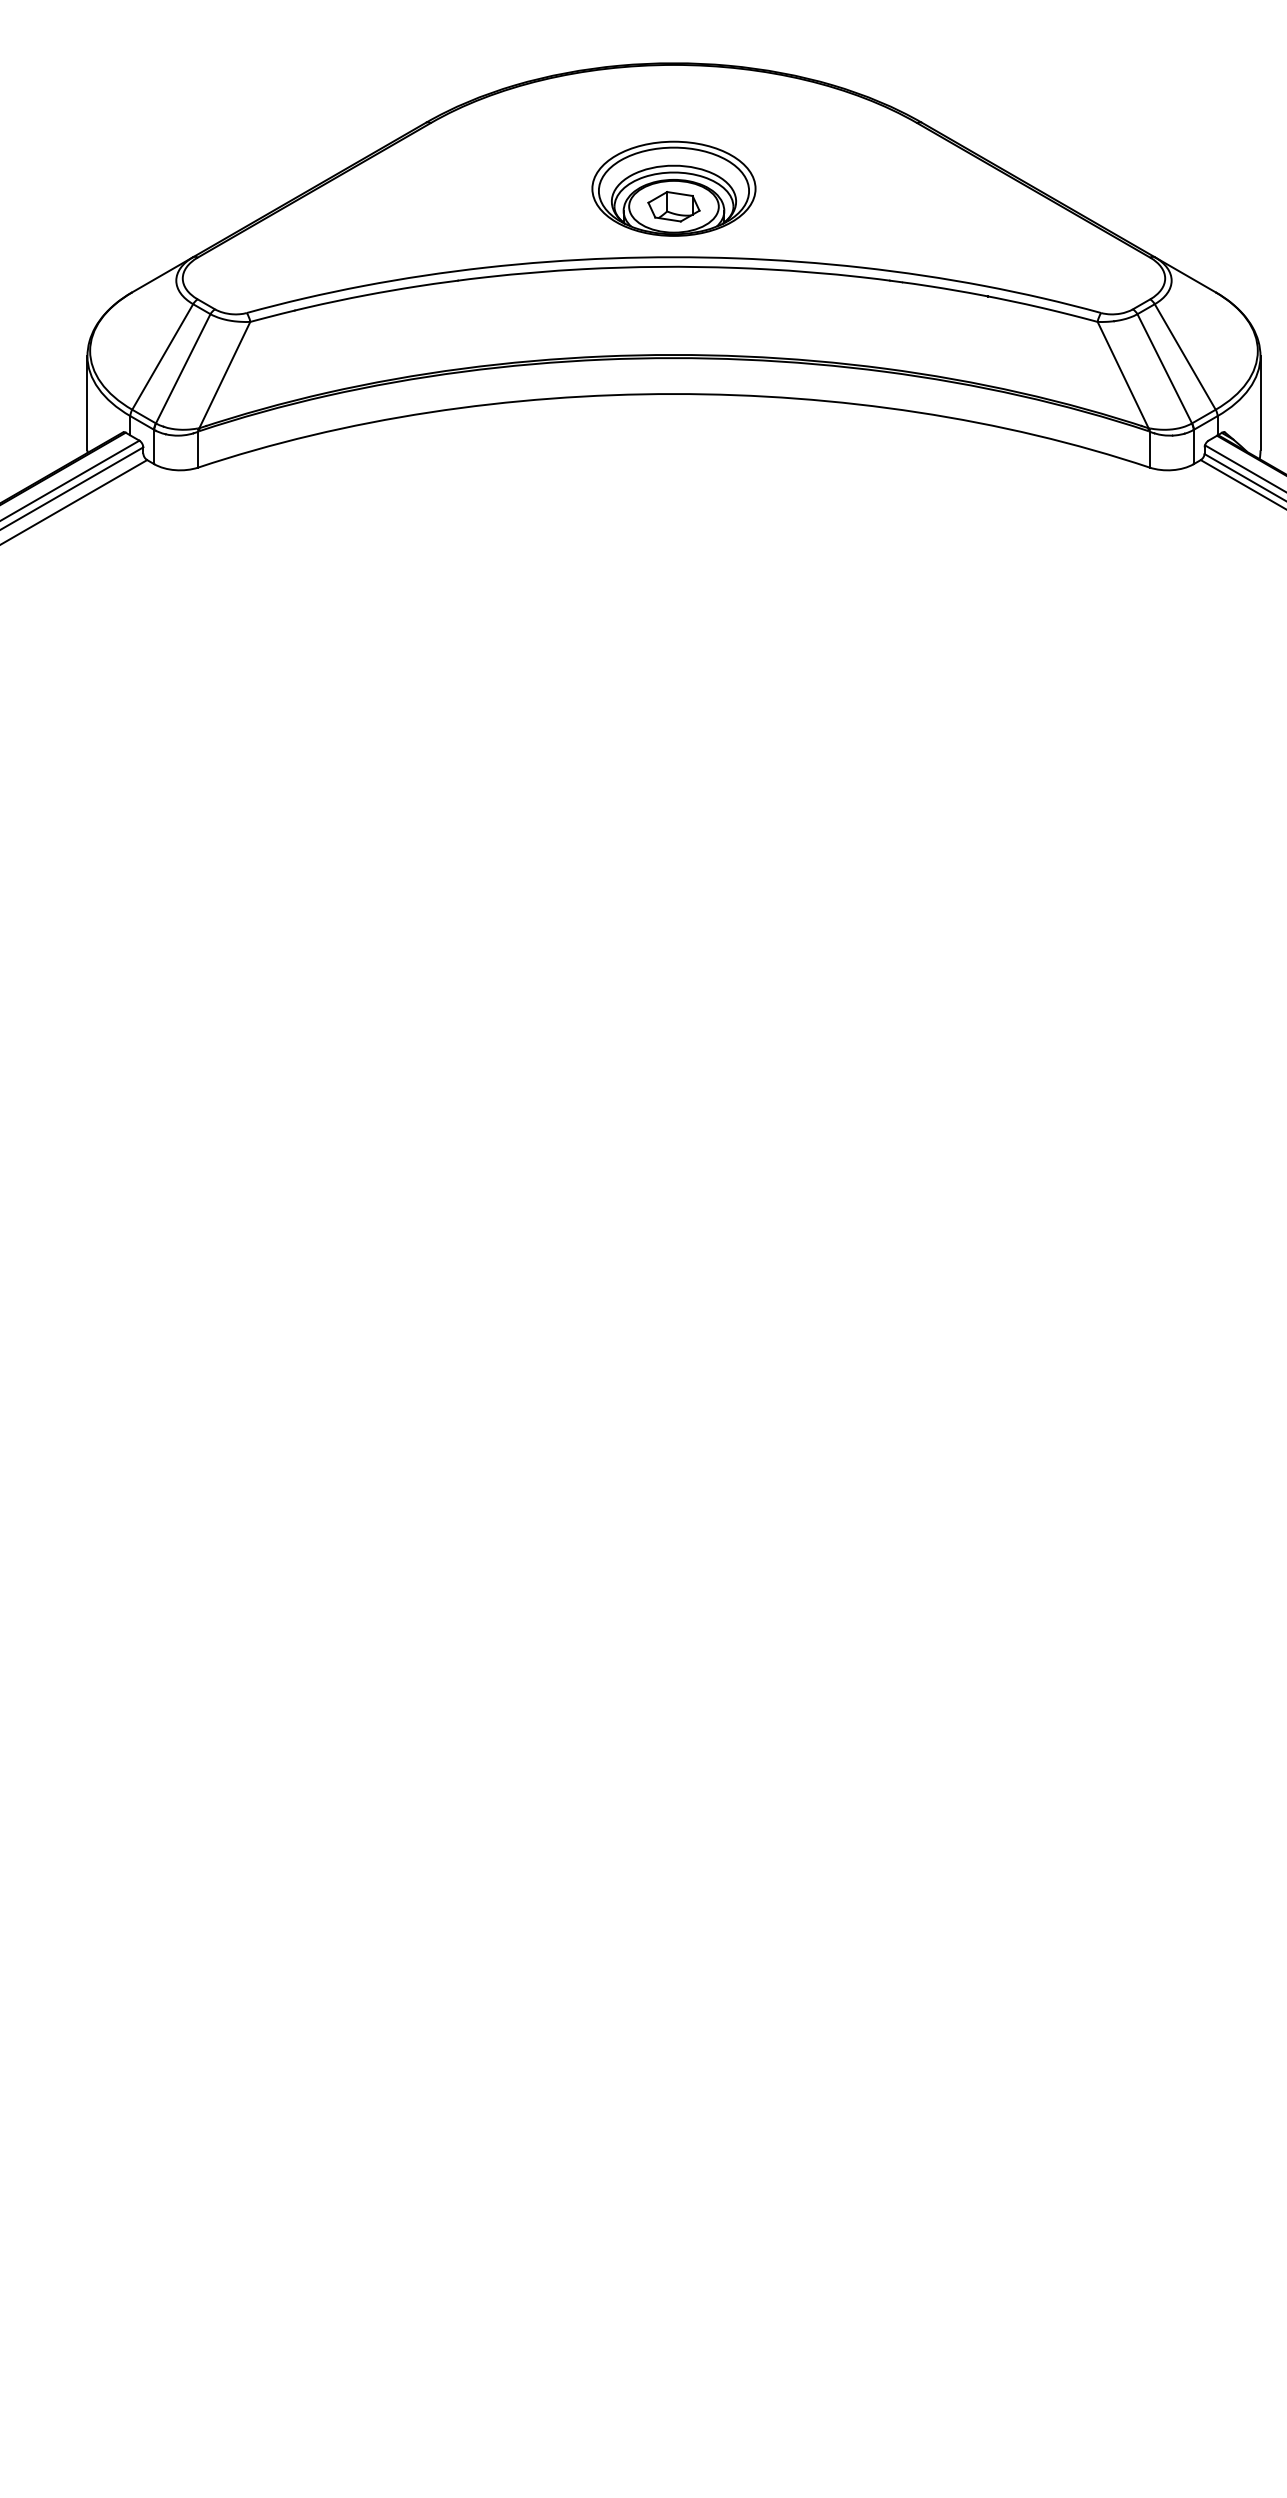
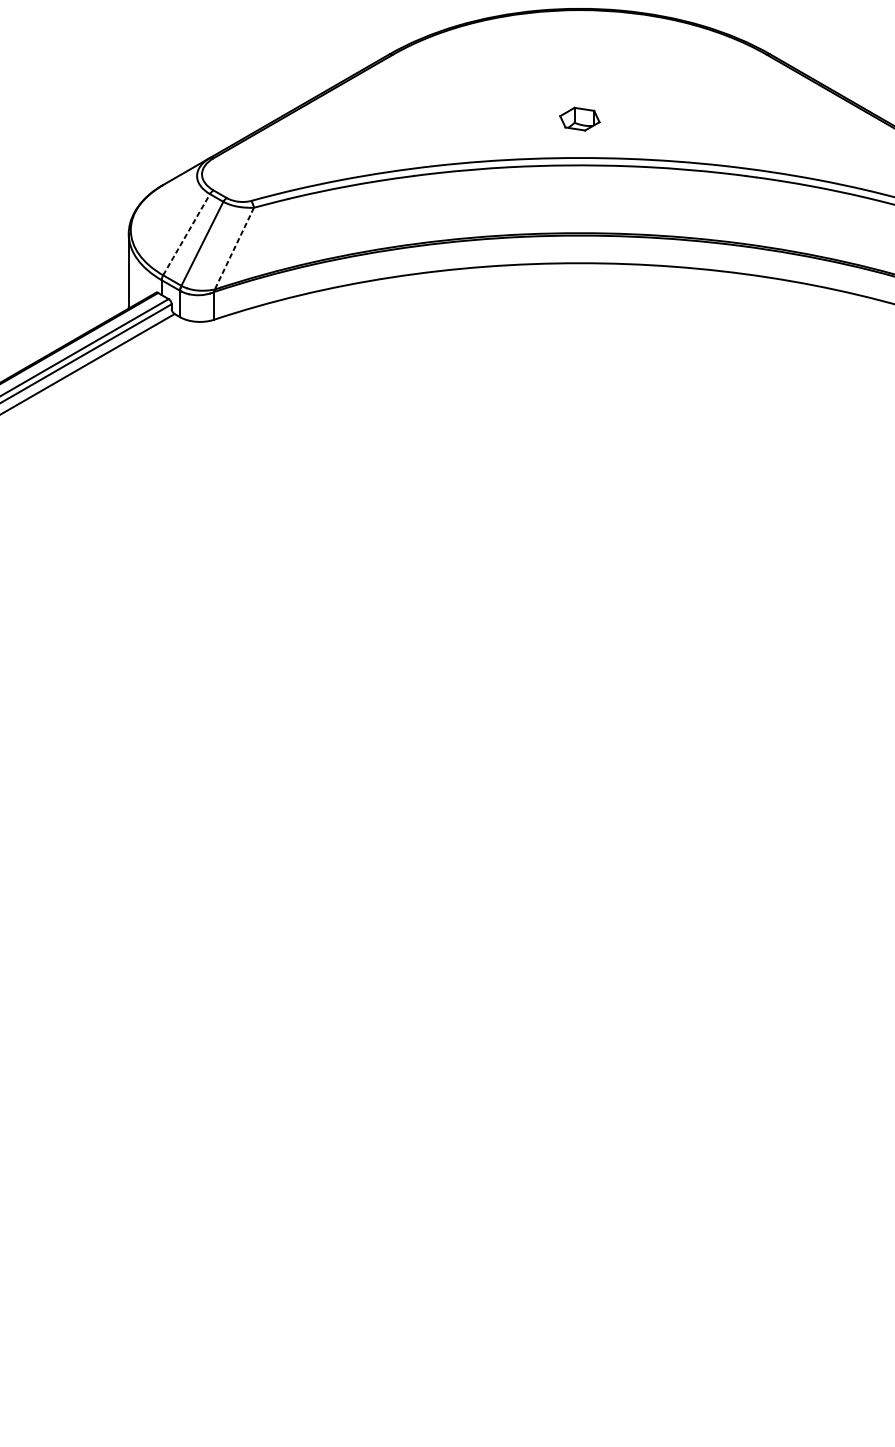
part: (673, 188) -> (579, 105), removed
line: (162, 356) -> (186, 234), solid -> dashed
line: (224, 375) -> (234, 248), solid -> dashed

